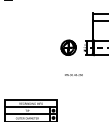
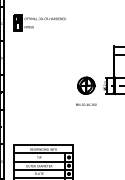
text: (74, 74) -> (86, 104), moved

